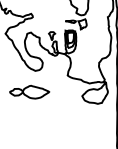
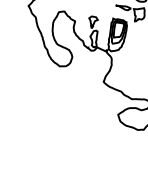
part: (29, 91) -> (45, 93), removed

